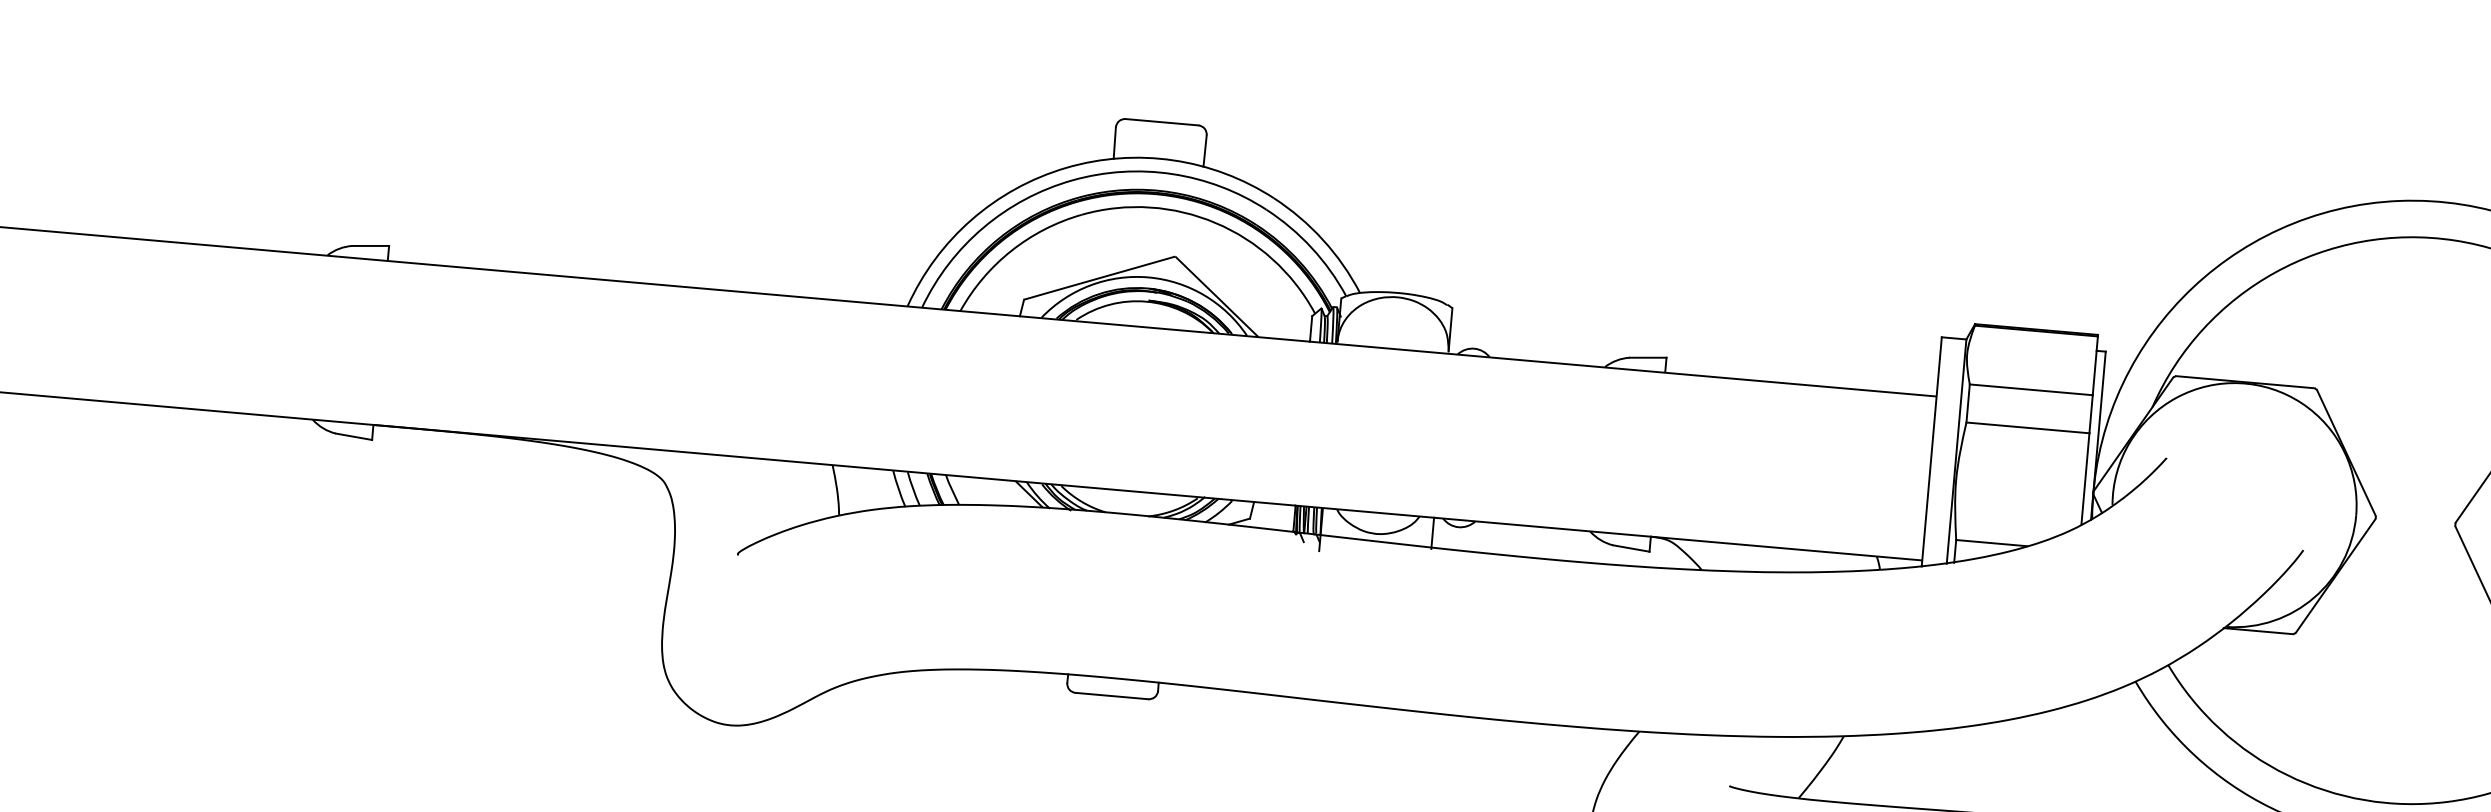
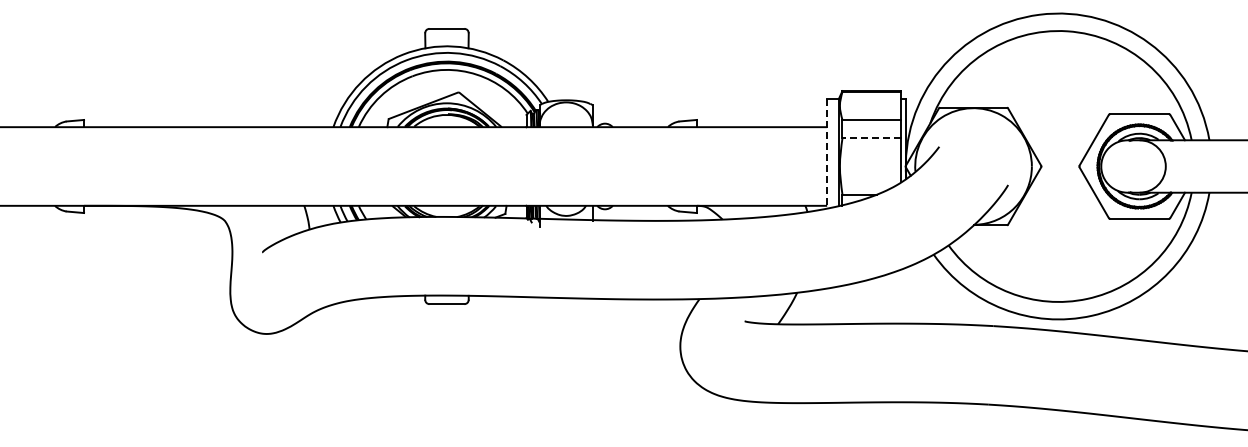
line: (2026, 428) -> (871, 138), solid -> dashed
line: (1932, 451) -> (827, 153), solid -> dashed

